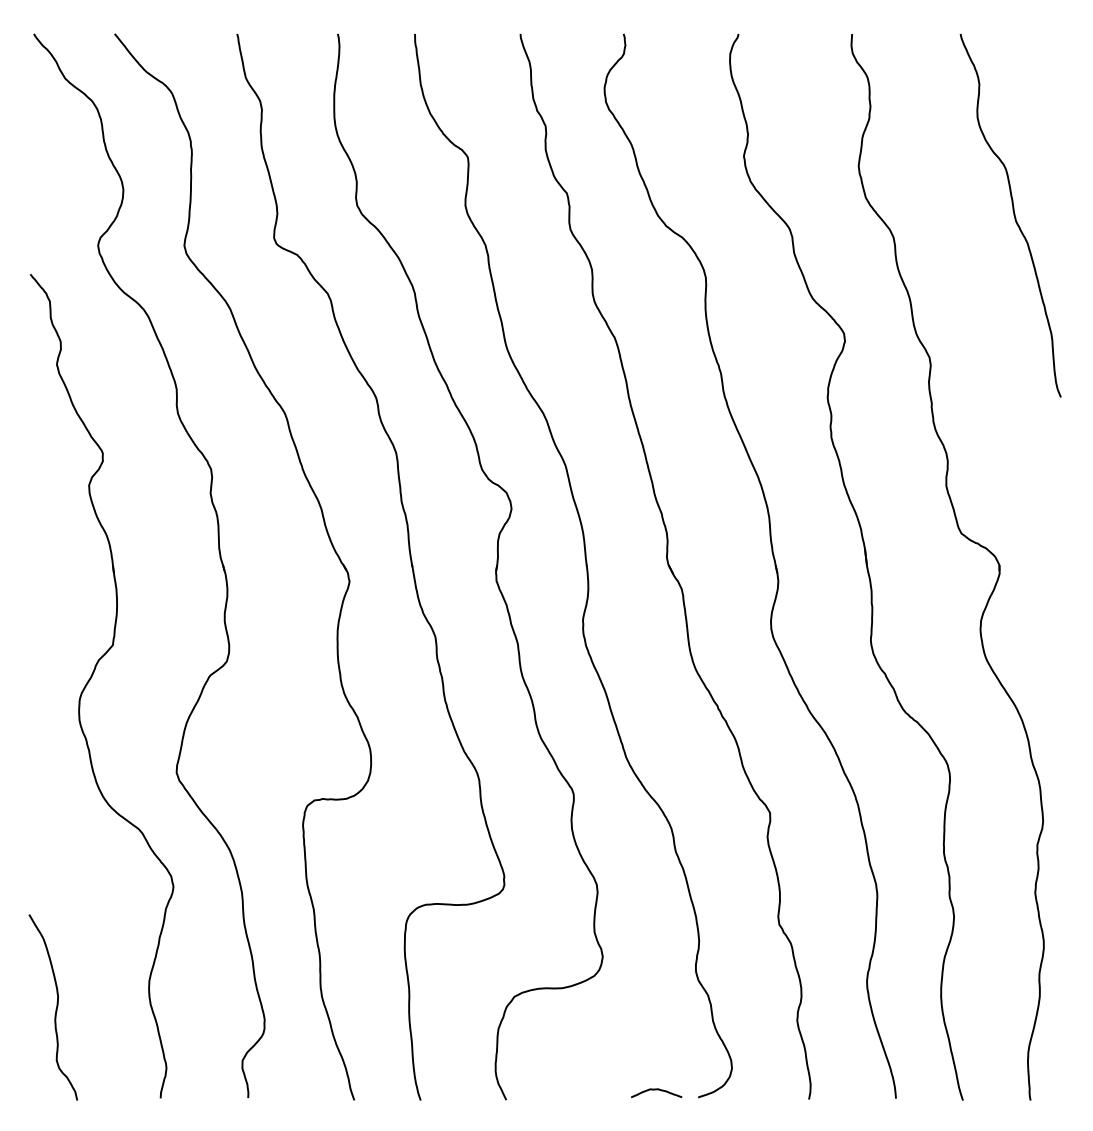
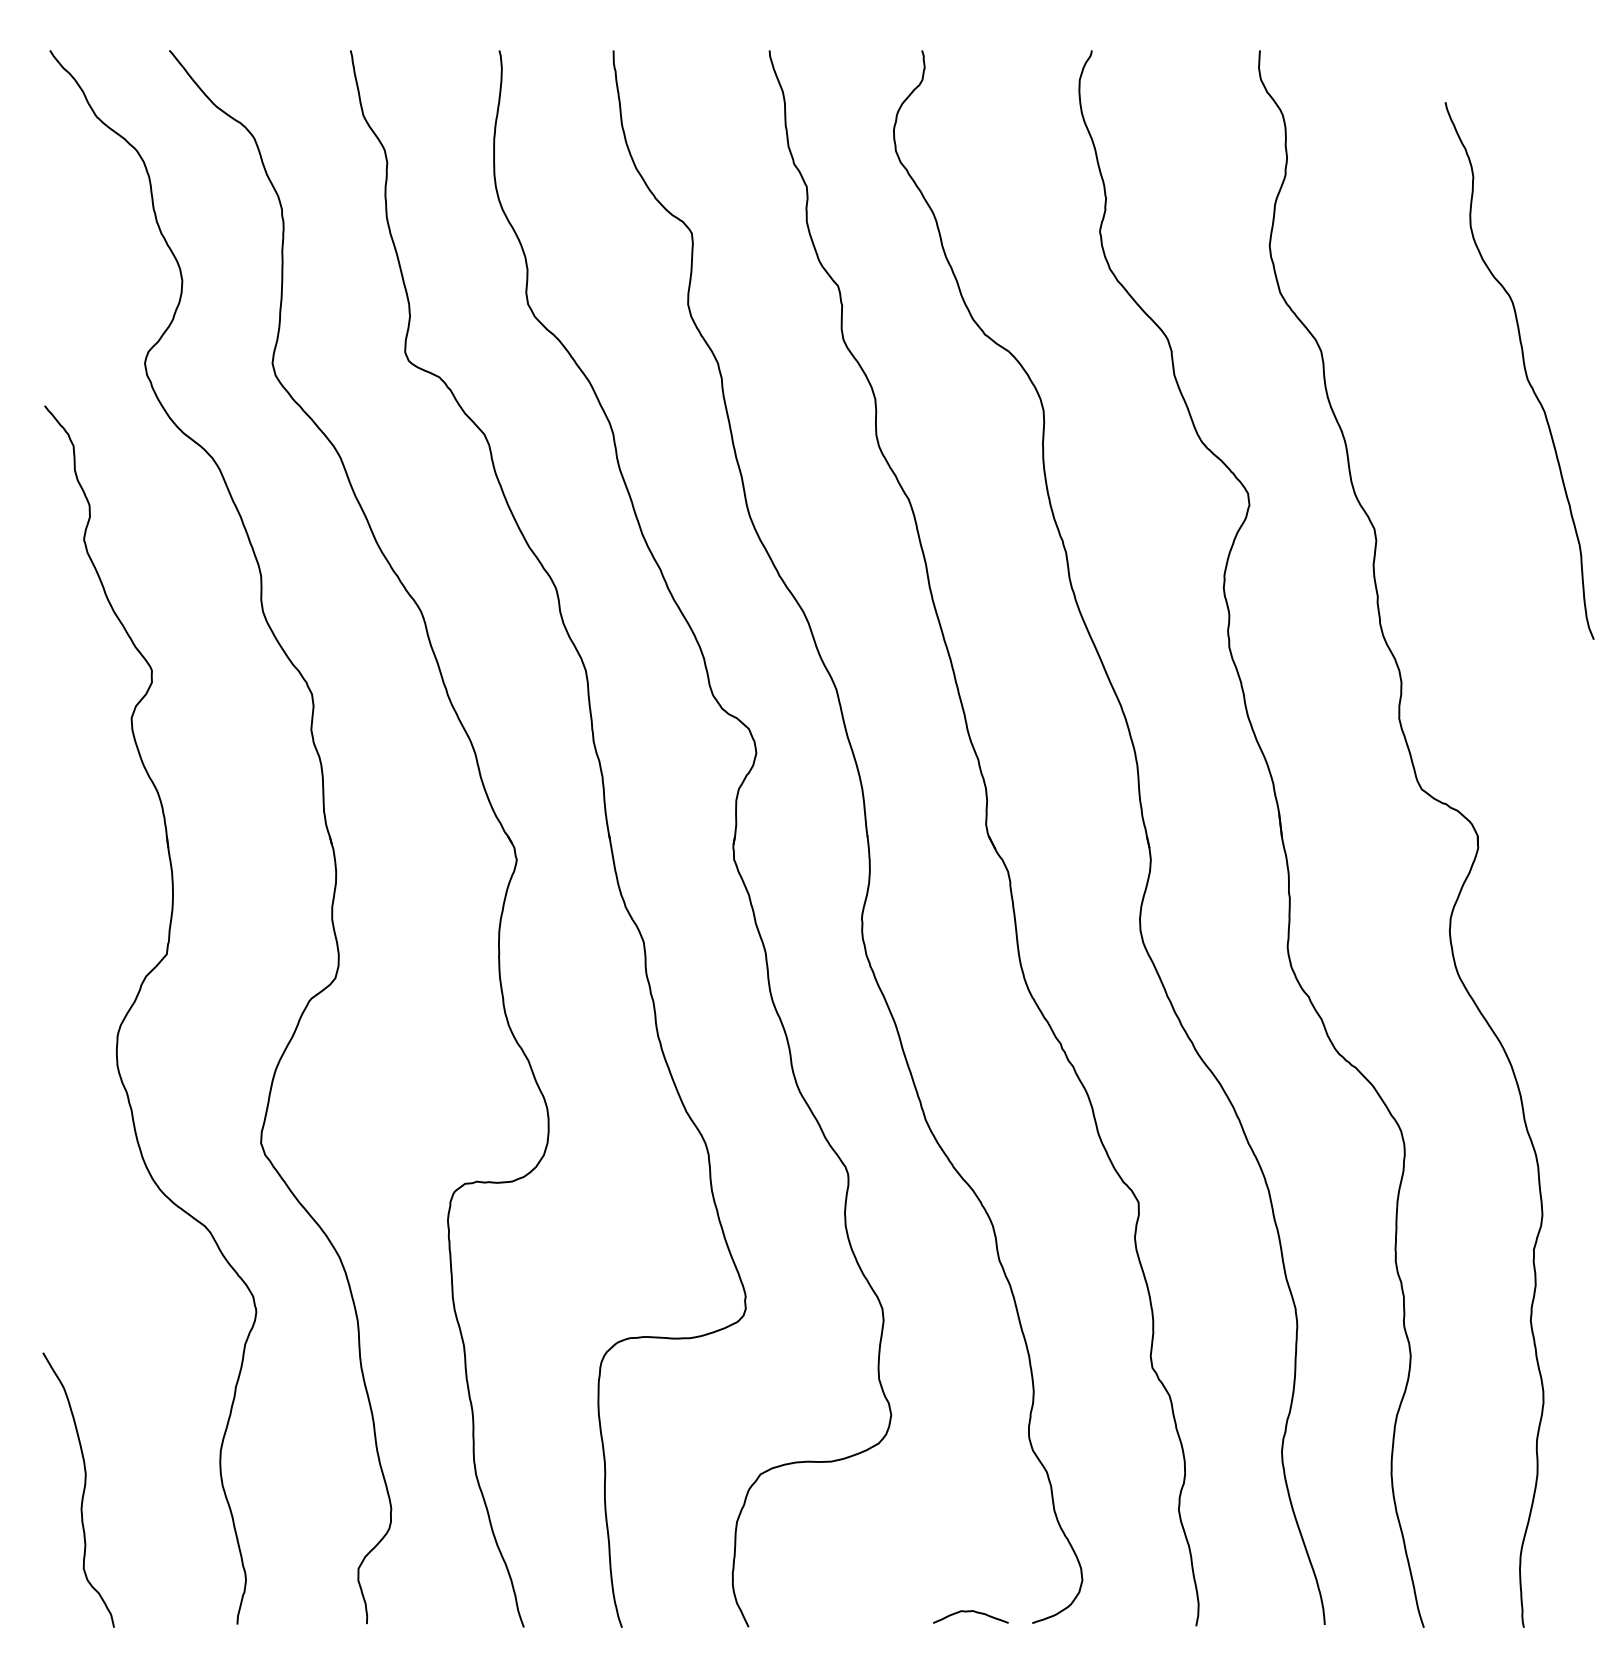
curve: (1013, 215) -> (1523, 370), moved

